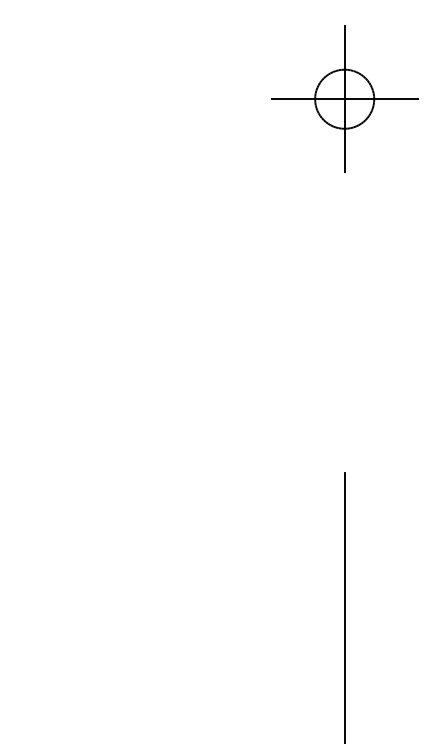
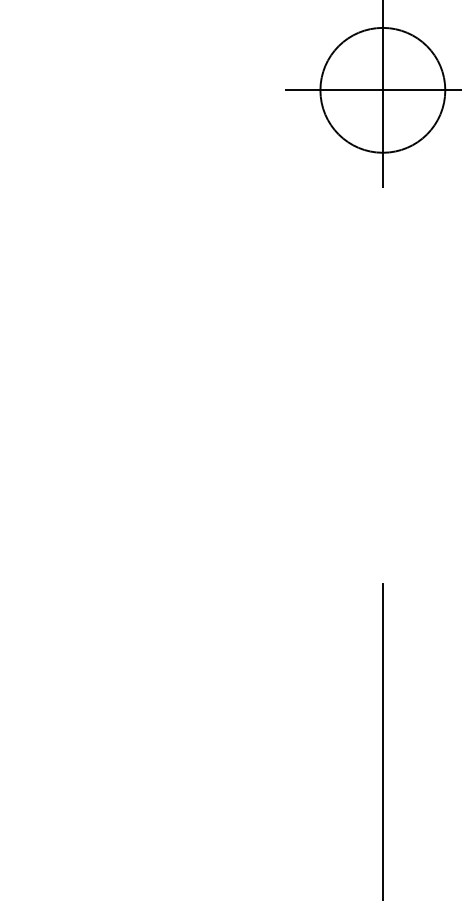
circle: (344, 98) -> (382, 89), size x1.6

